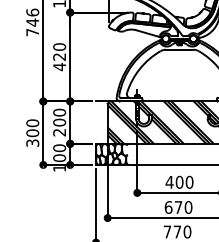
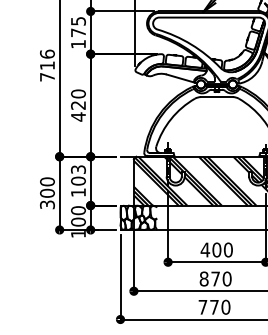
text: (32, 22) -> (47, 65), 746 -> 716
text: (59, 122) -> (78, 180), 200 -> 103
text: (168, 207) -> (203, 278), 670 -> 870

